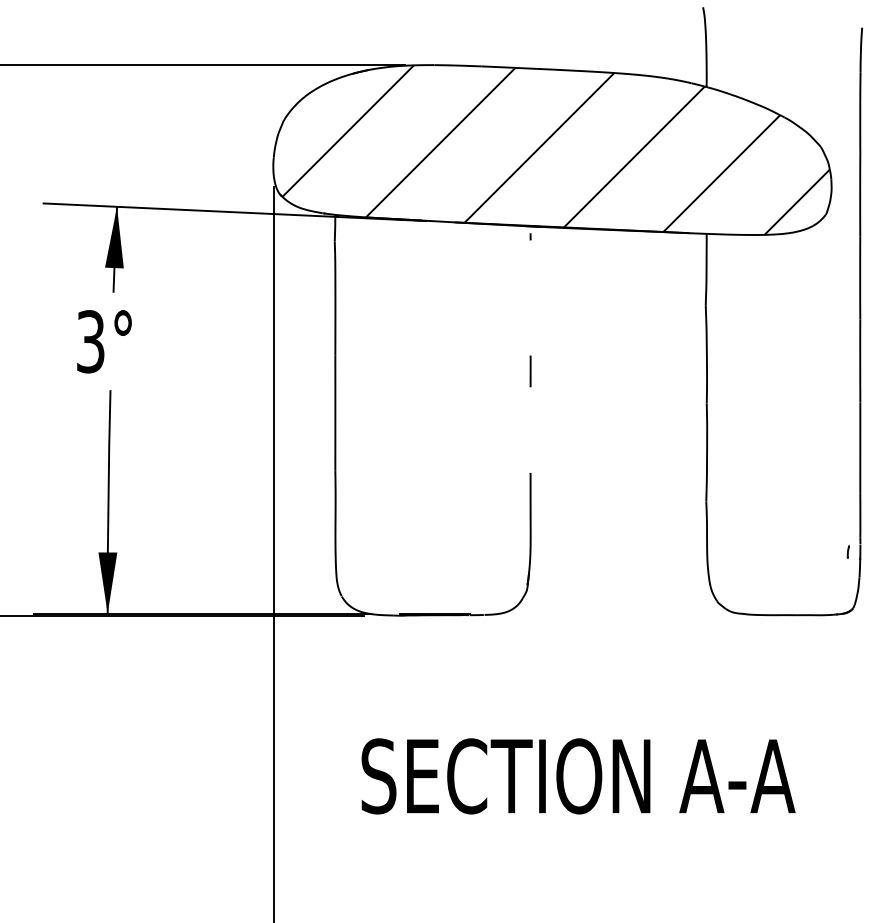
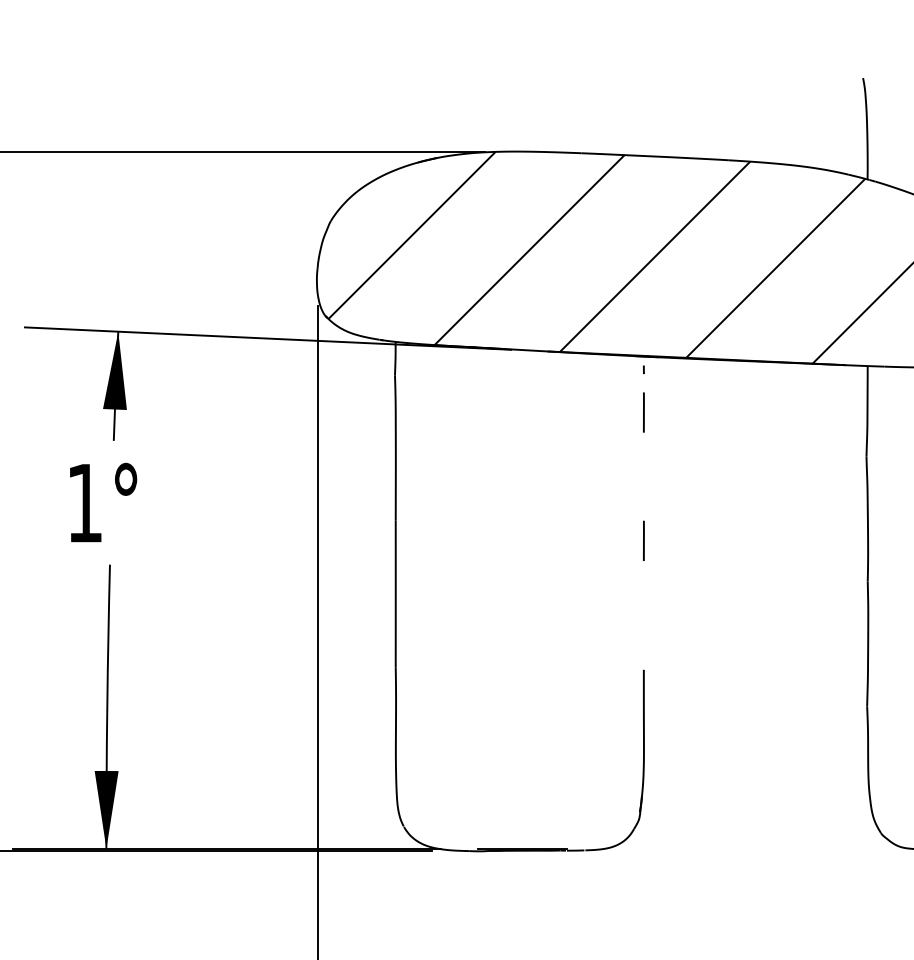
line: (530, 270) -> (643, 412), added
text: (90, 341) -> (84, 502), 3° -> 1°

